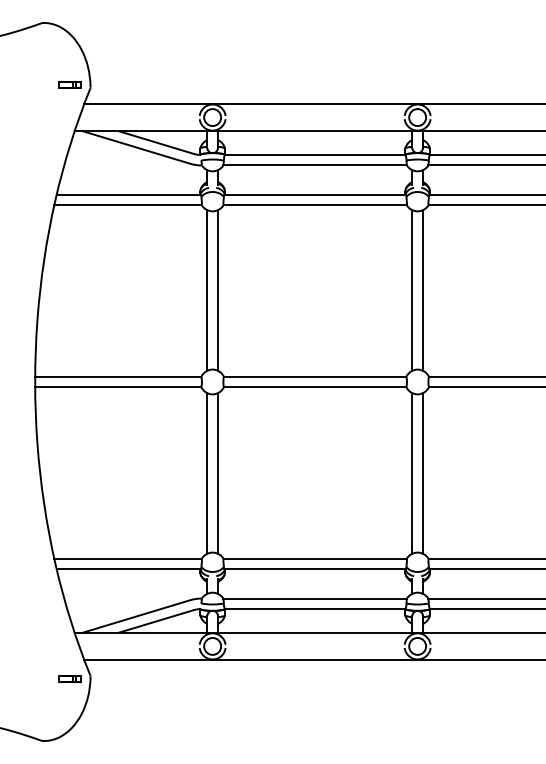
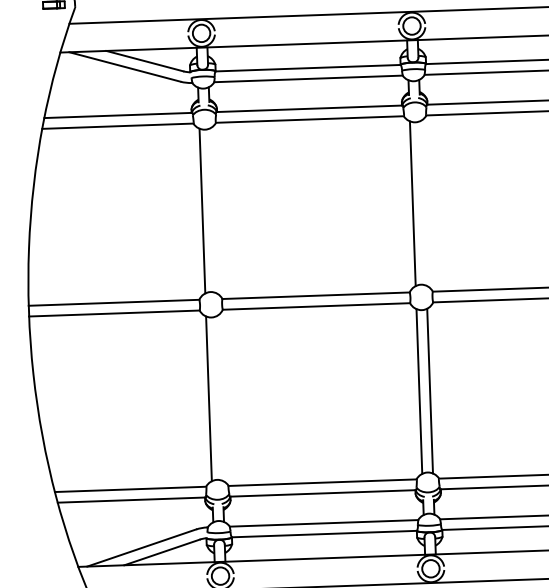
line: (217, 290) -> (212, 210), removed
line: (422, 290) -> (423, 203), removed
line: (217, 473) -> (219, 398), removed

